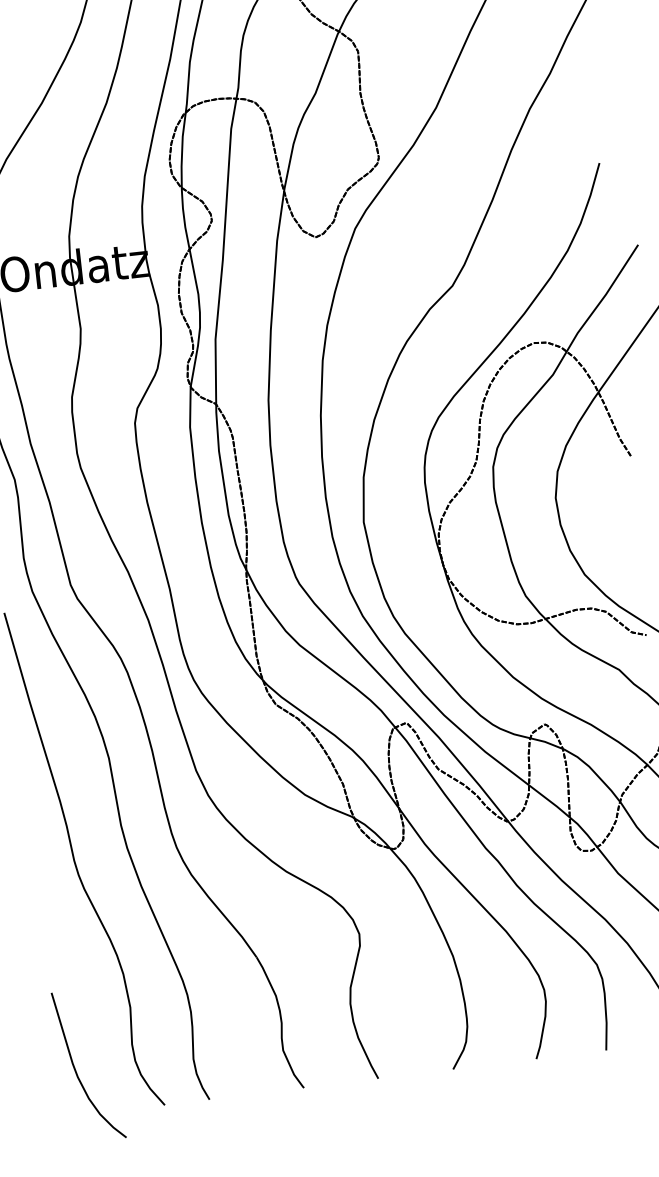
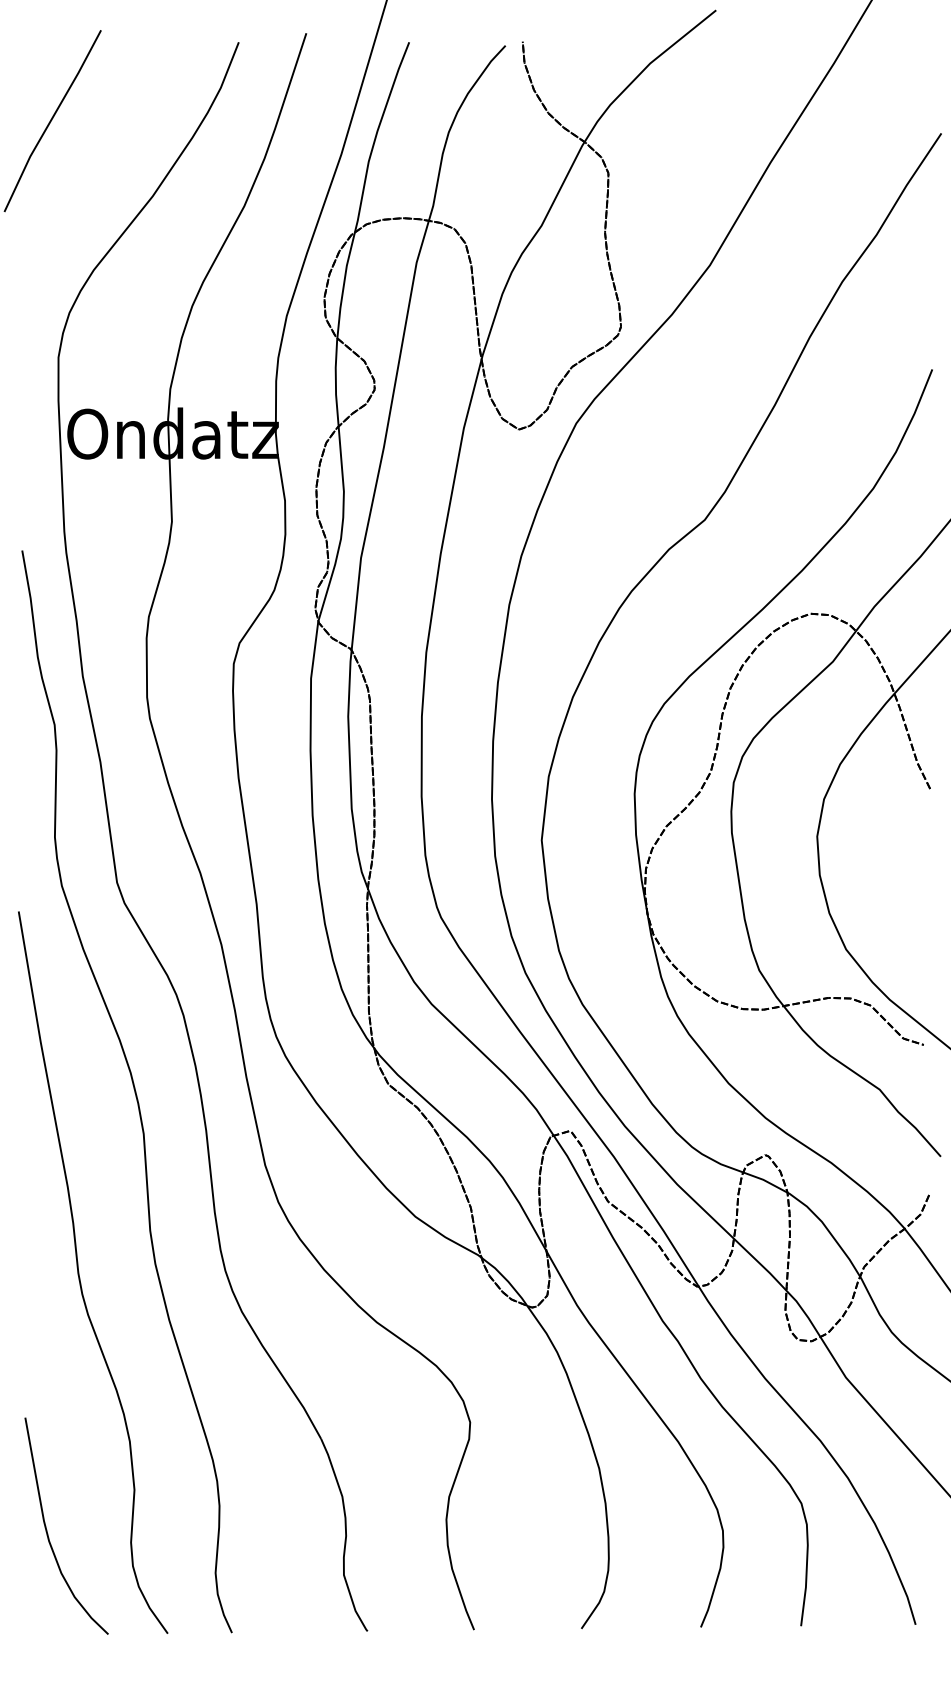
curve: (75, 1069) -> (47, 1529), moved

